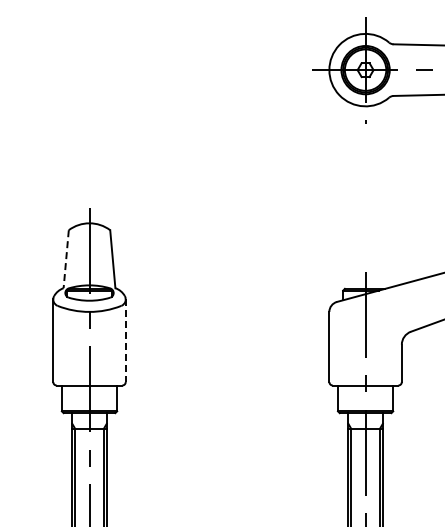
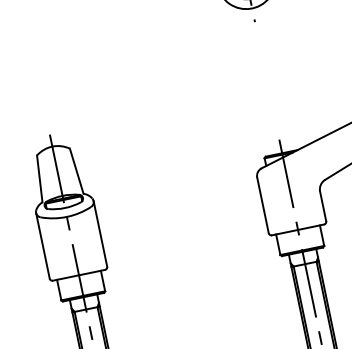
line: (66, 259) -> (40, 179), dashed -> solid
line: (125, 341) -> (100, 234), dashed -> solid

